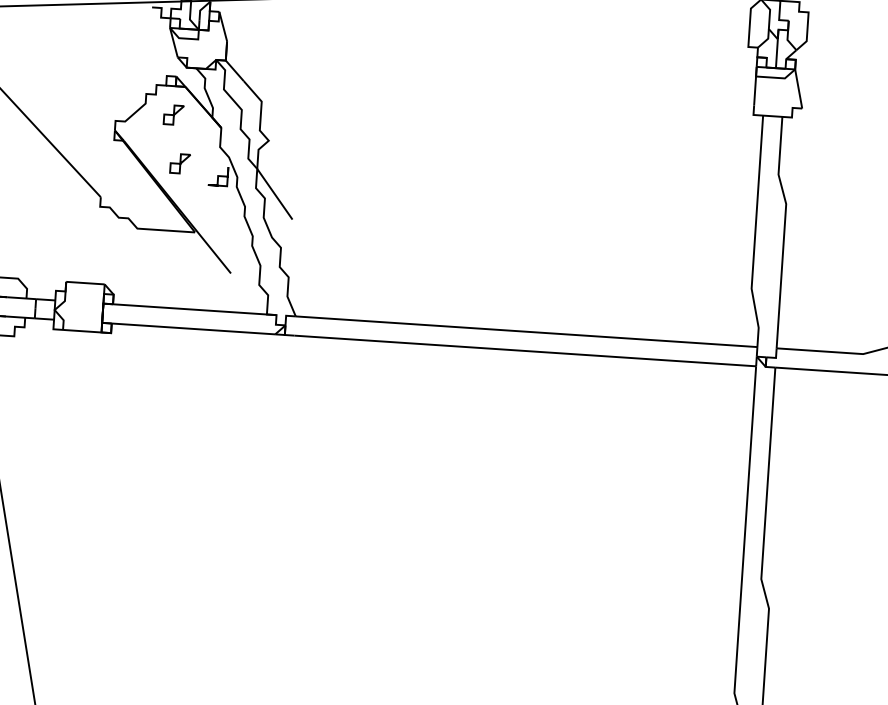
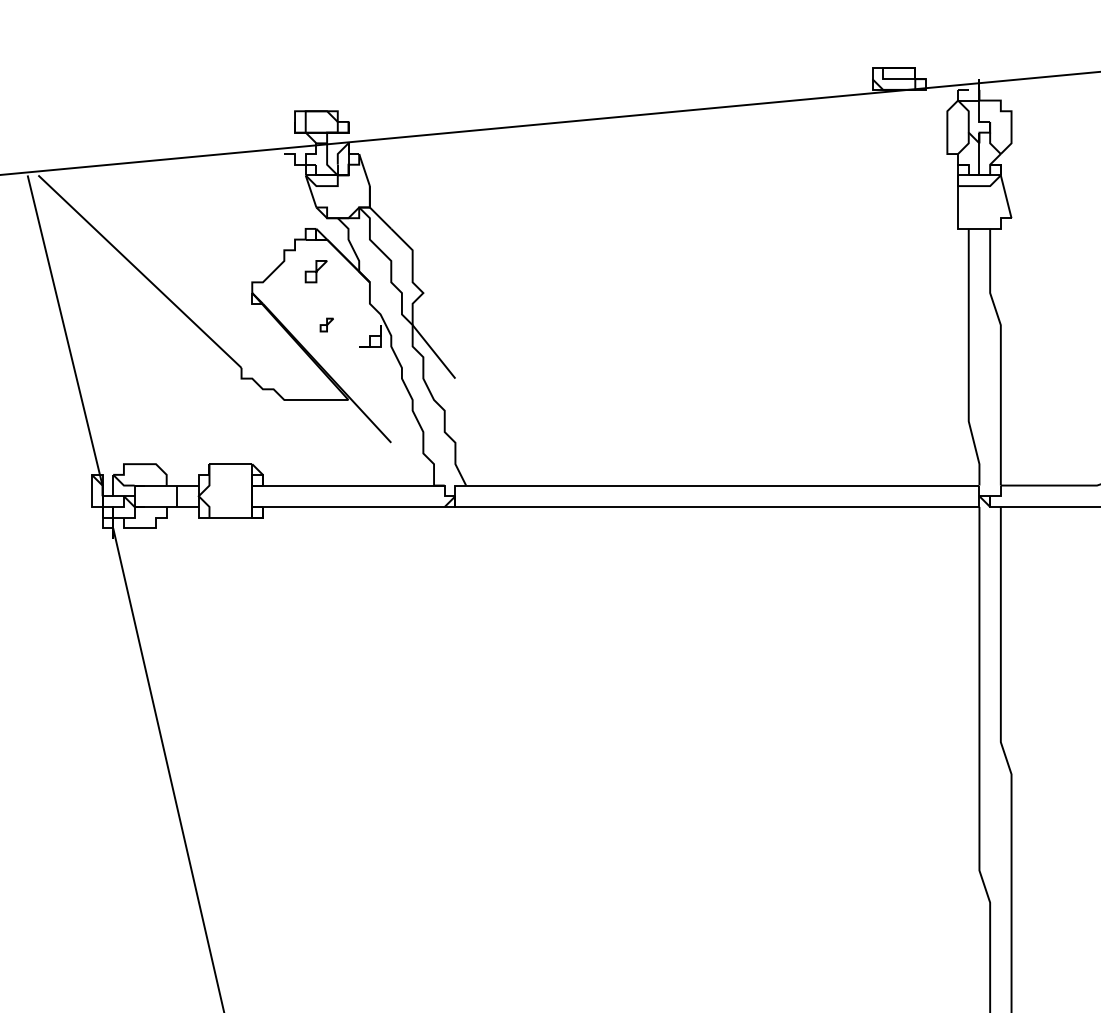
part: (179, 163) -> (326, 324), size x0.6

